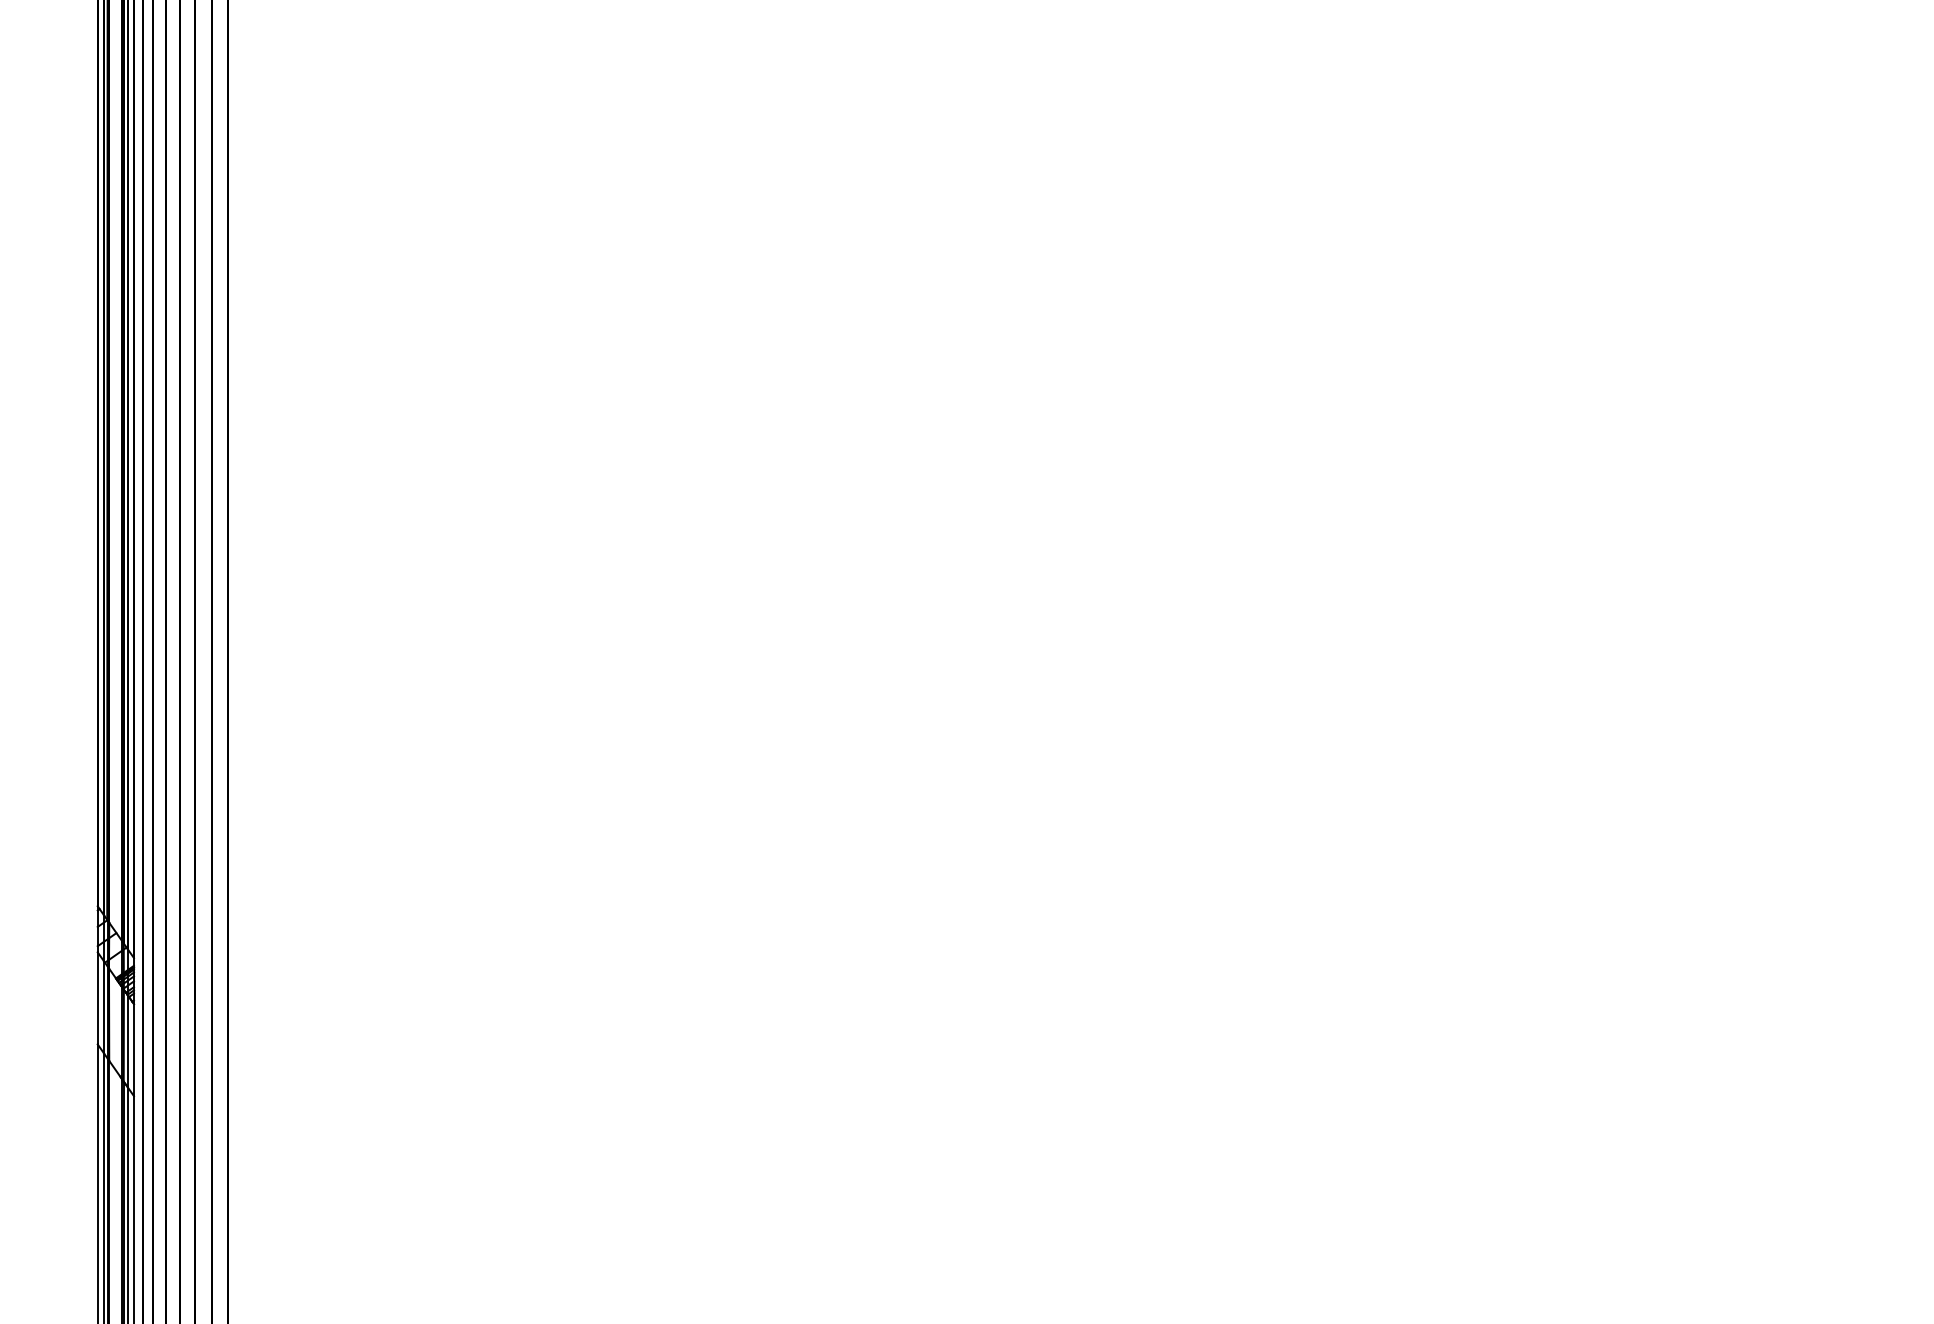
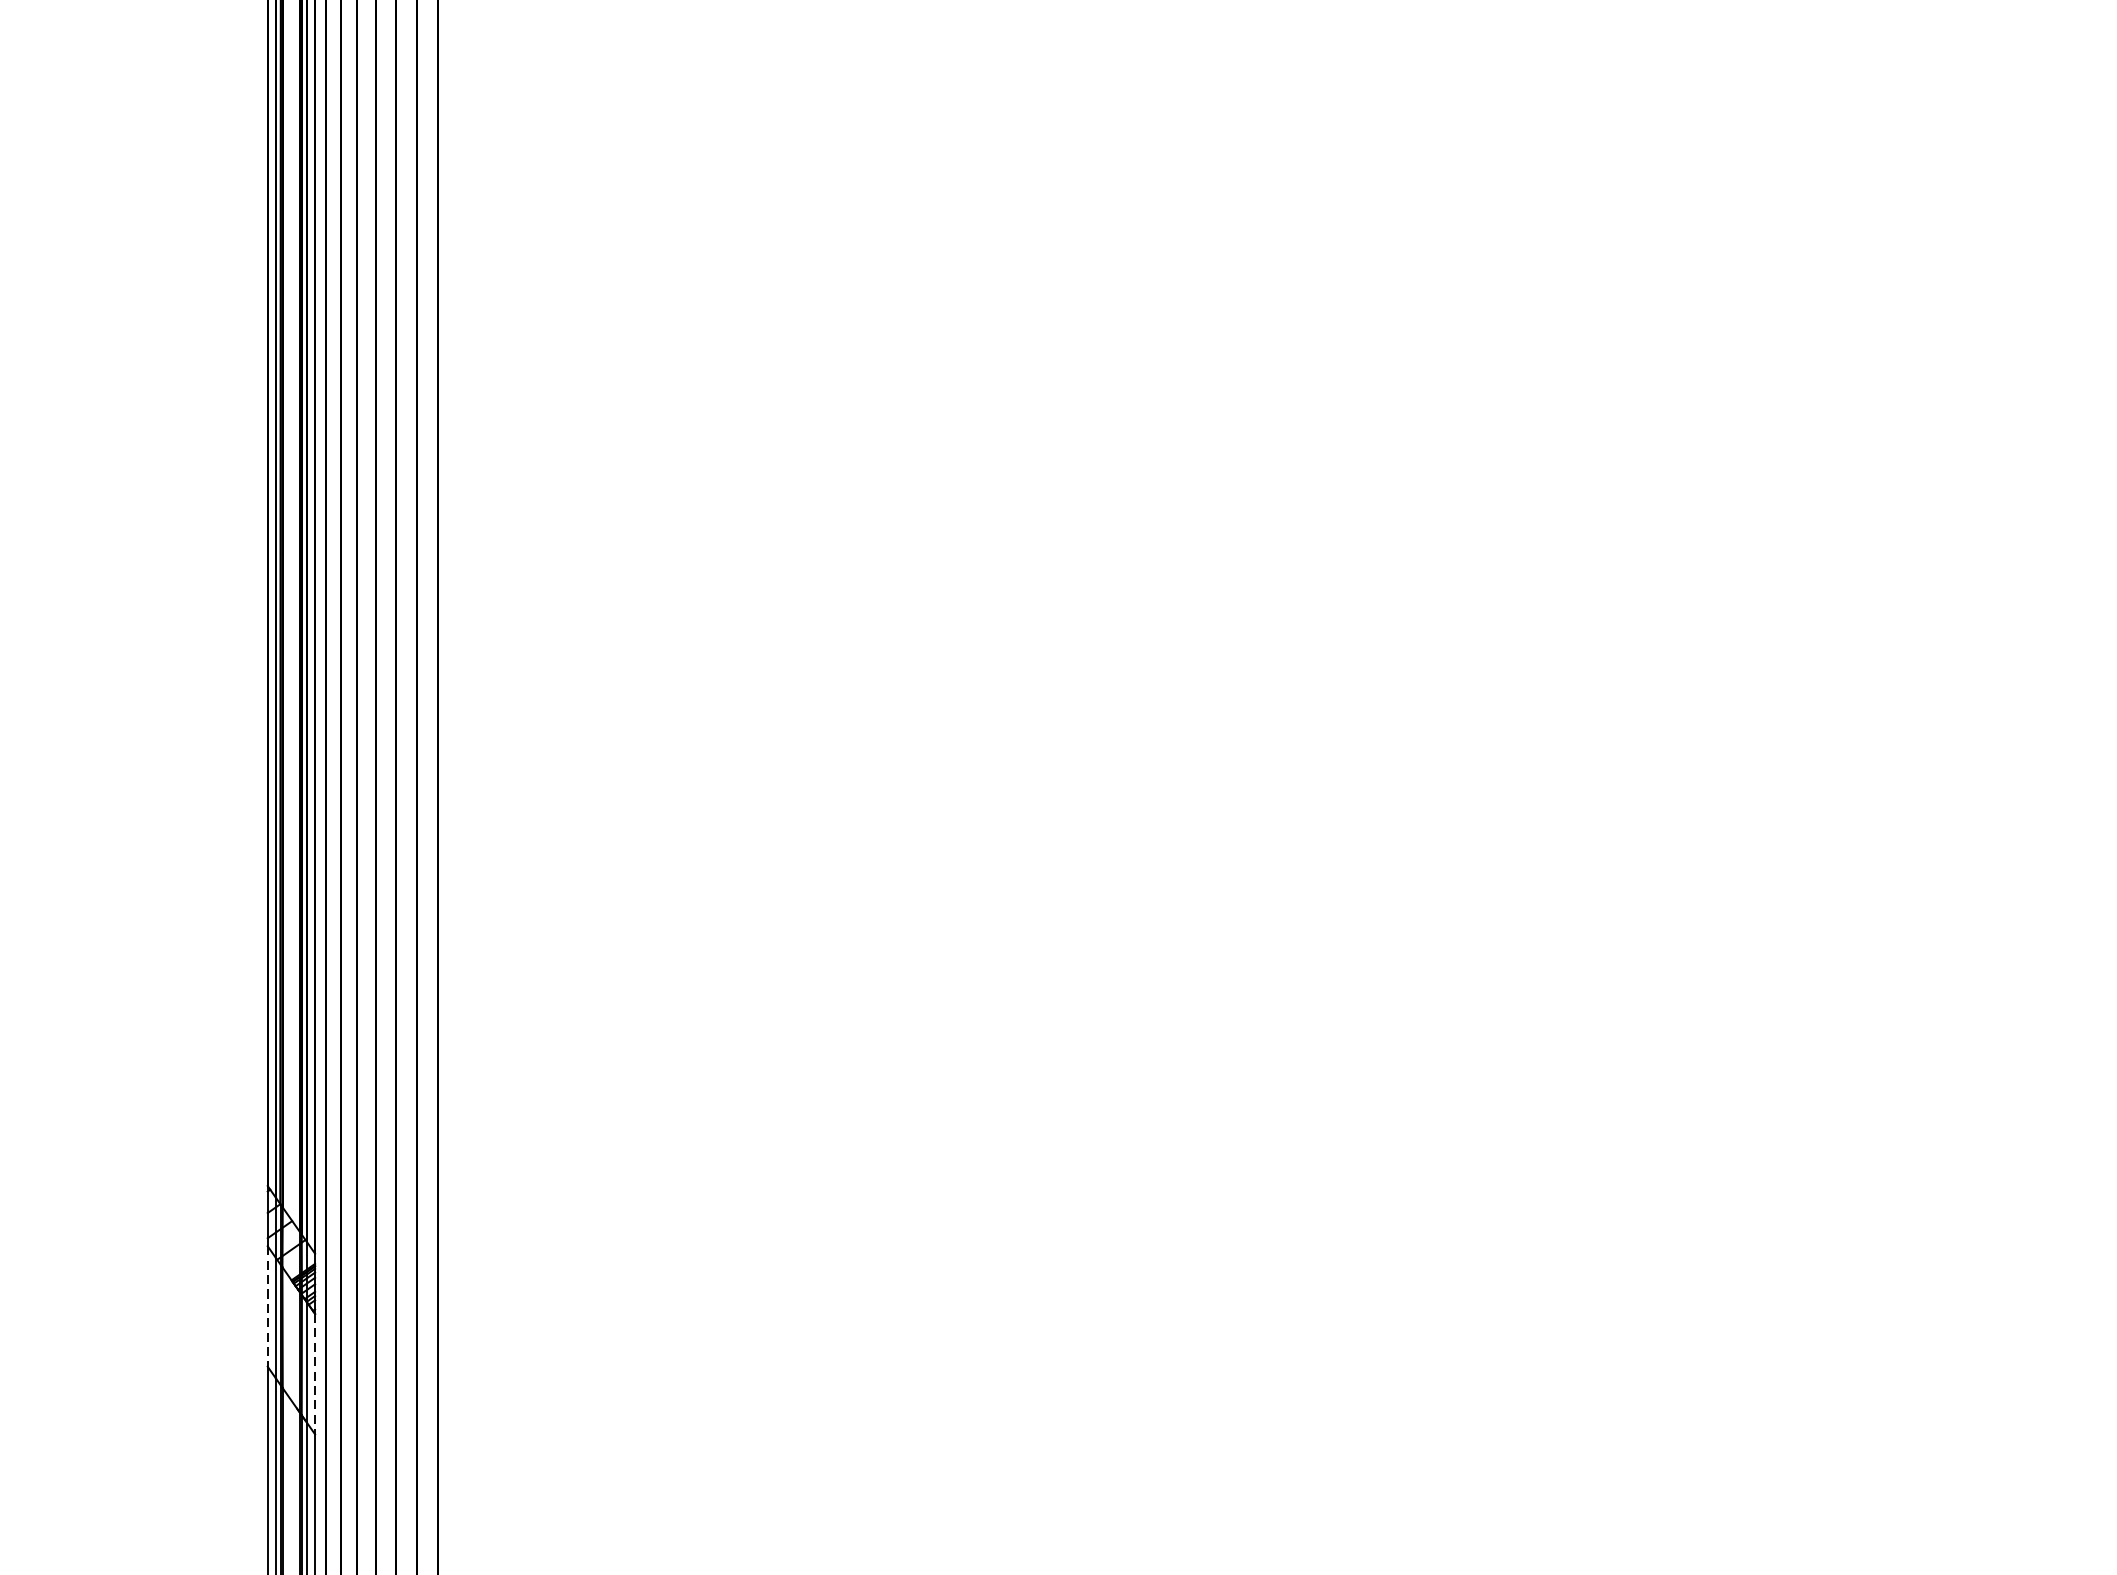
line: (97, 998) -> (267, 1306), solid -> dashed
line: (133, 1050) -> (314, 1374), solid -> dashed

